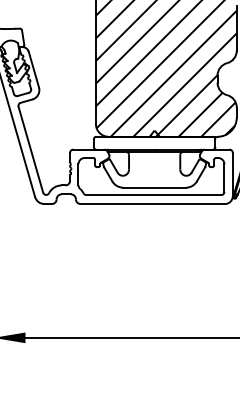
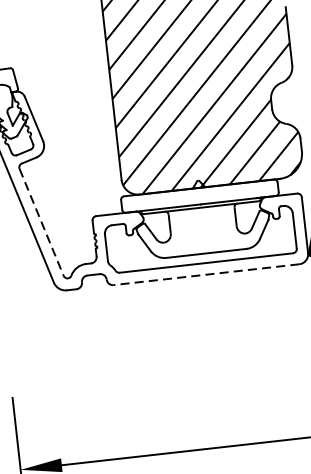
line: (30, 149) -> (41, 222), solid -> dashed
line: (152, 204) -> (206, 275), solid -> dashed

